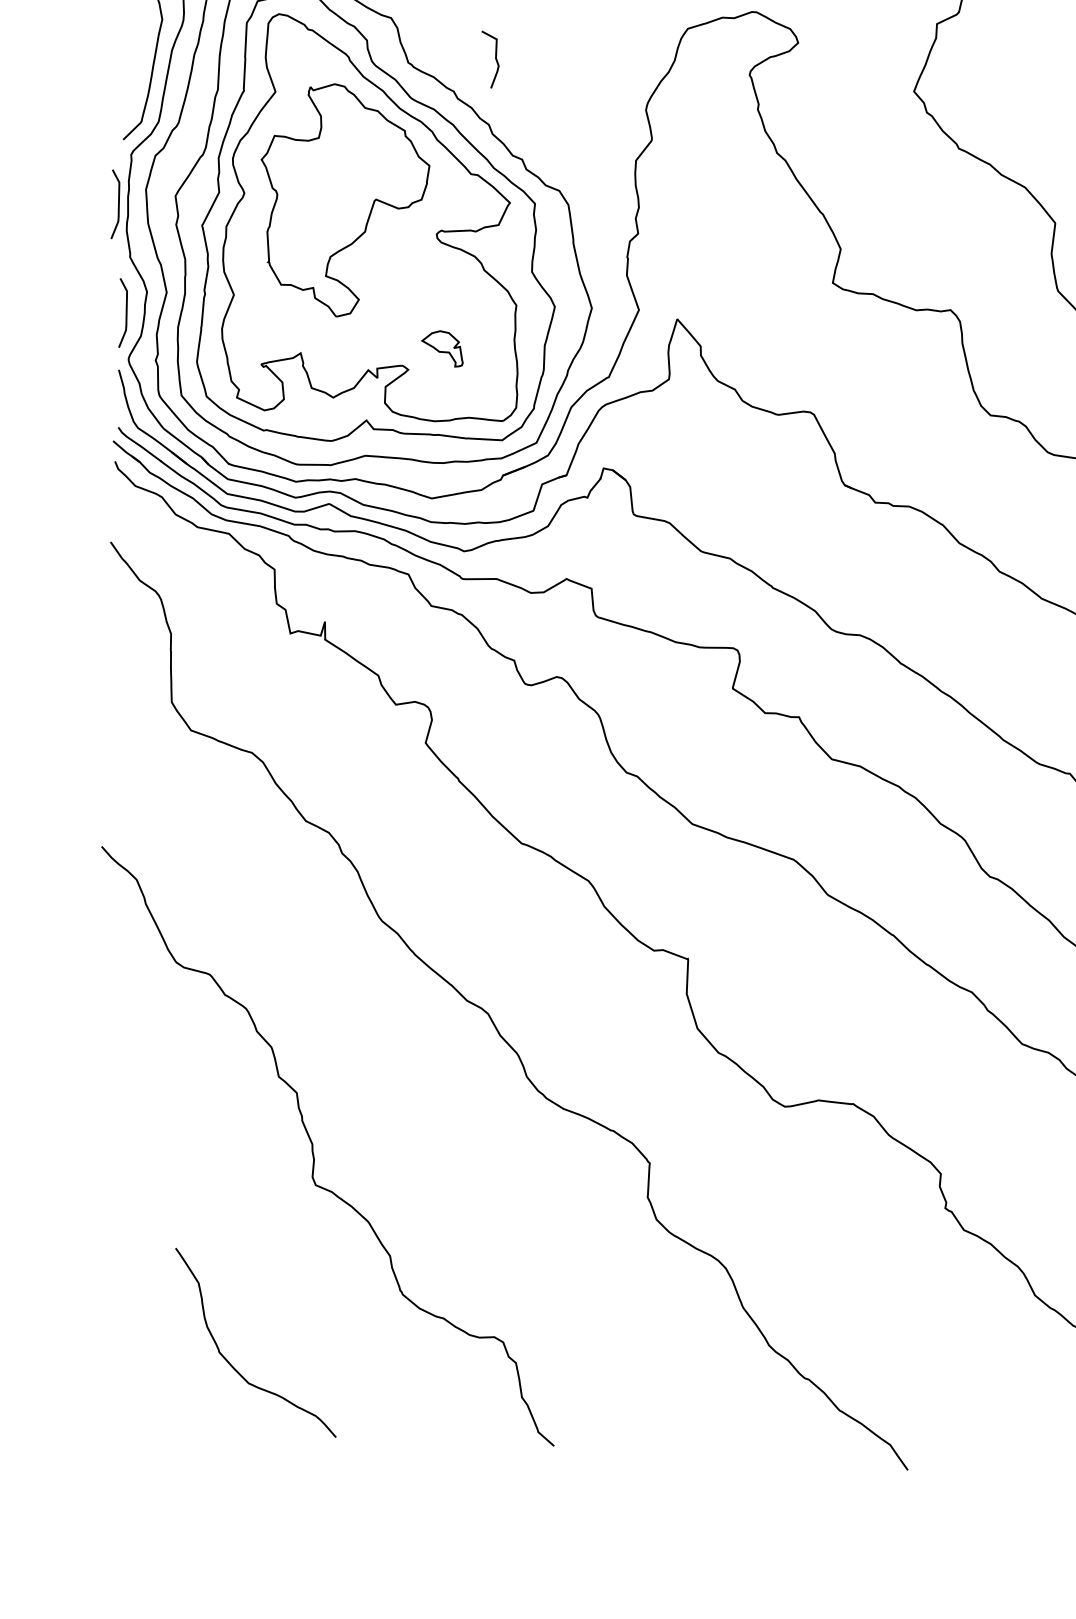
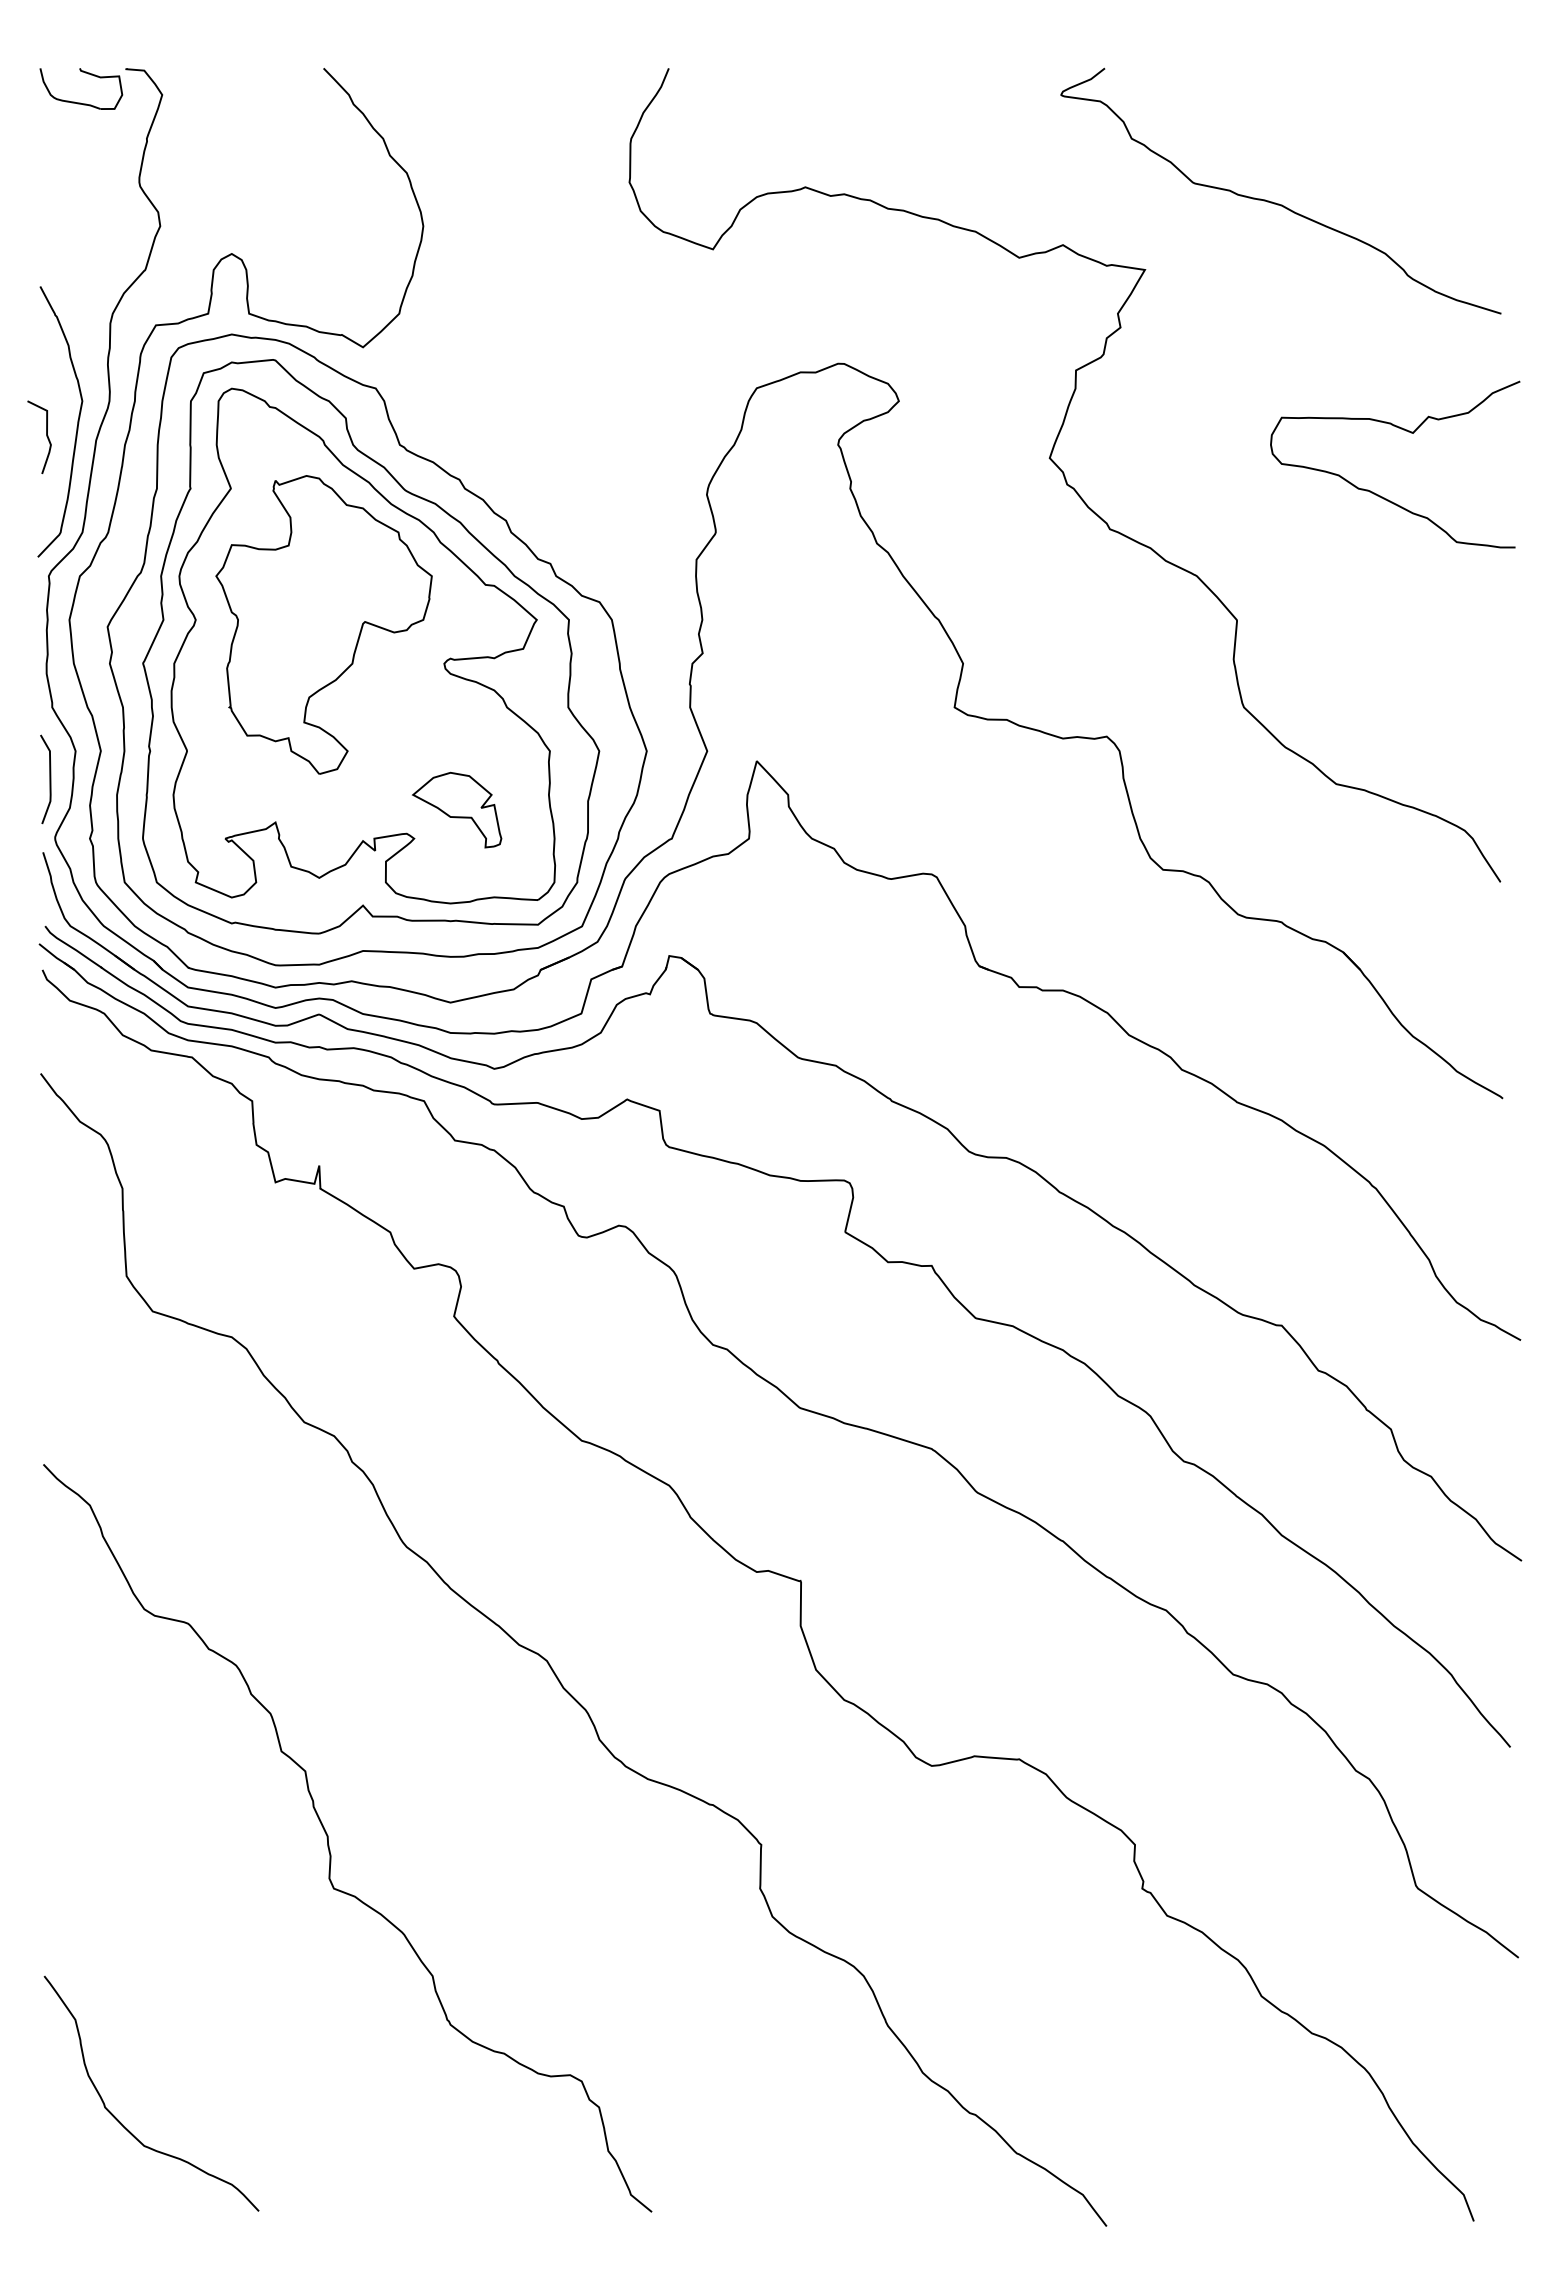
curve: (495, 59) -> (46, 436), moved
curve: (118, 204) -> (34, 640), removed
part: (442, 348) -> (457, 809), size x1.67
curve: (231, 1364) -> (121, 2122), moved

